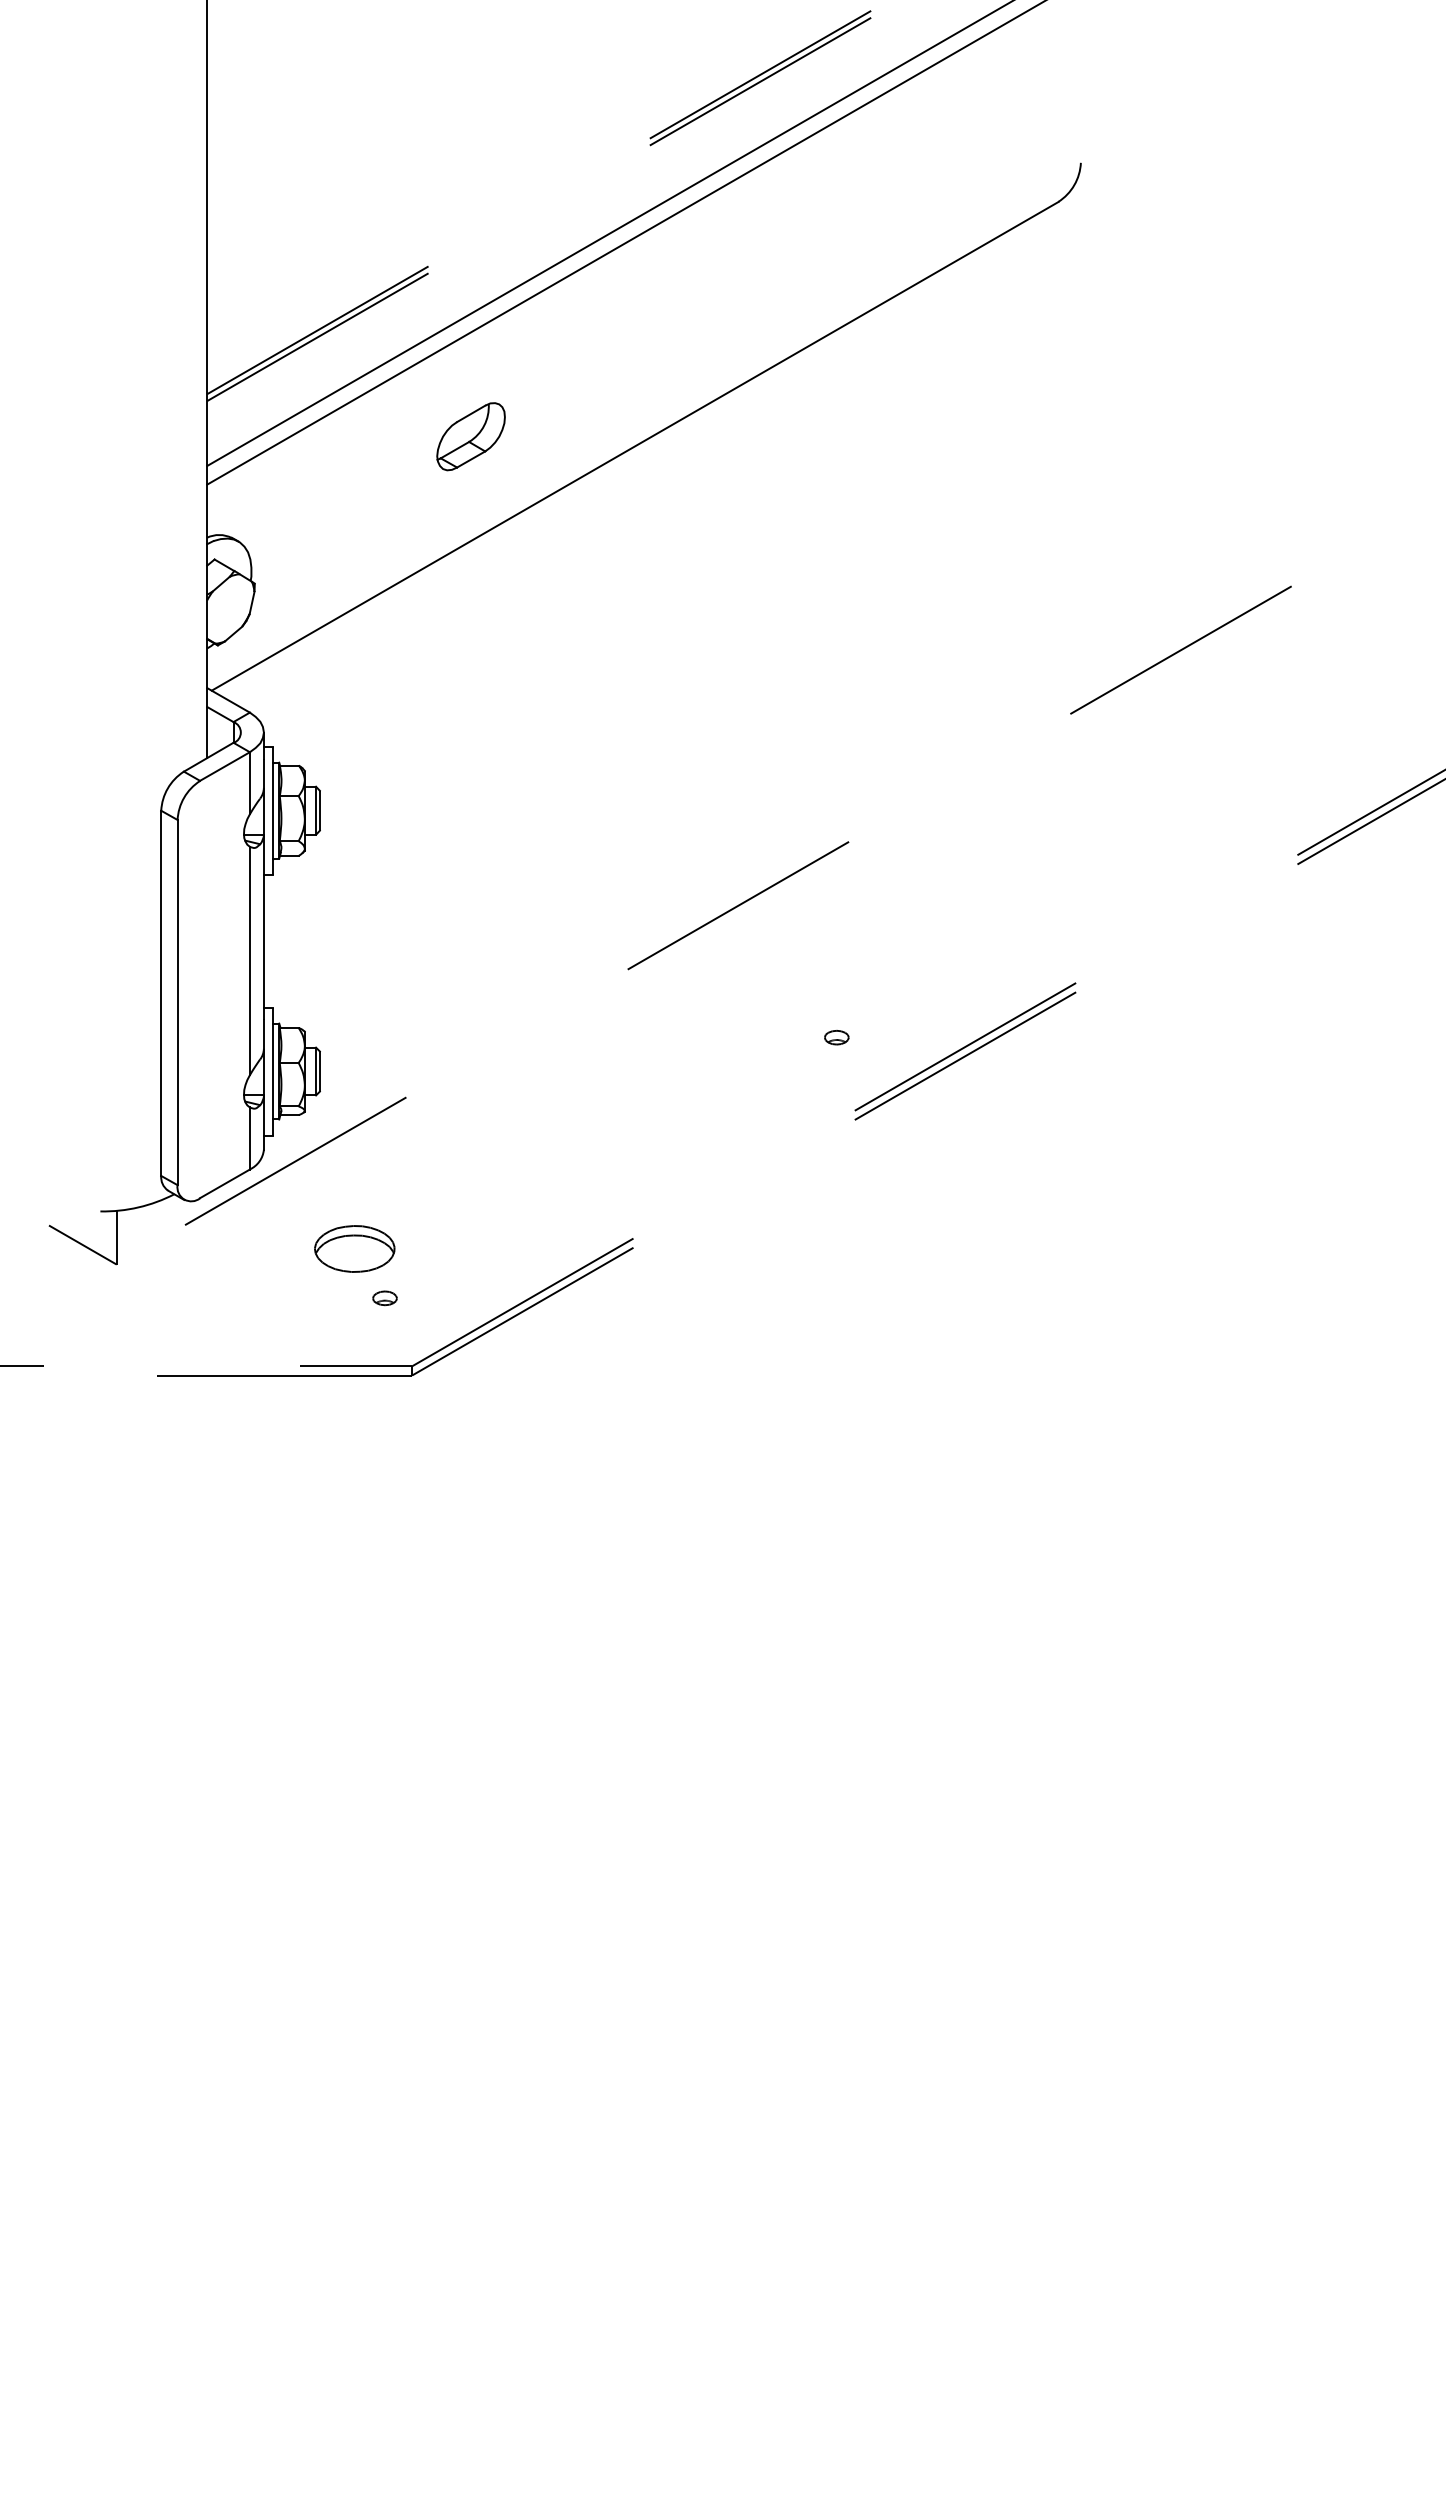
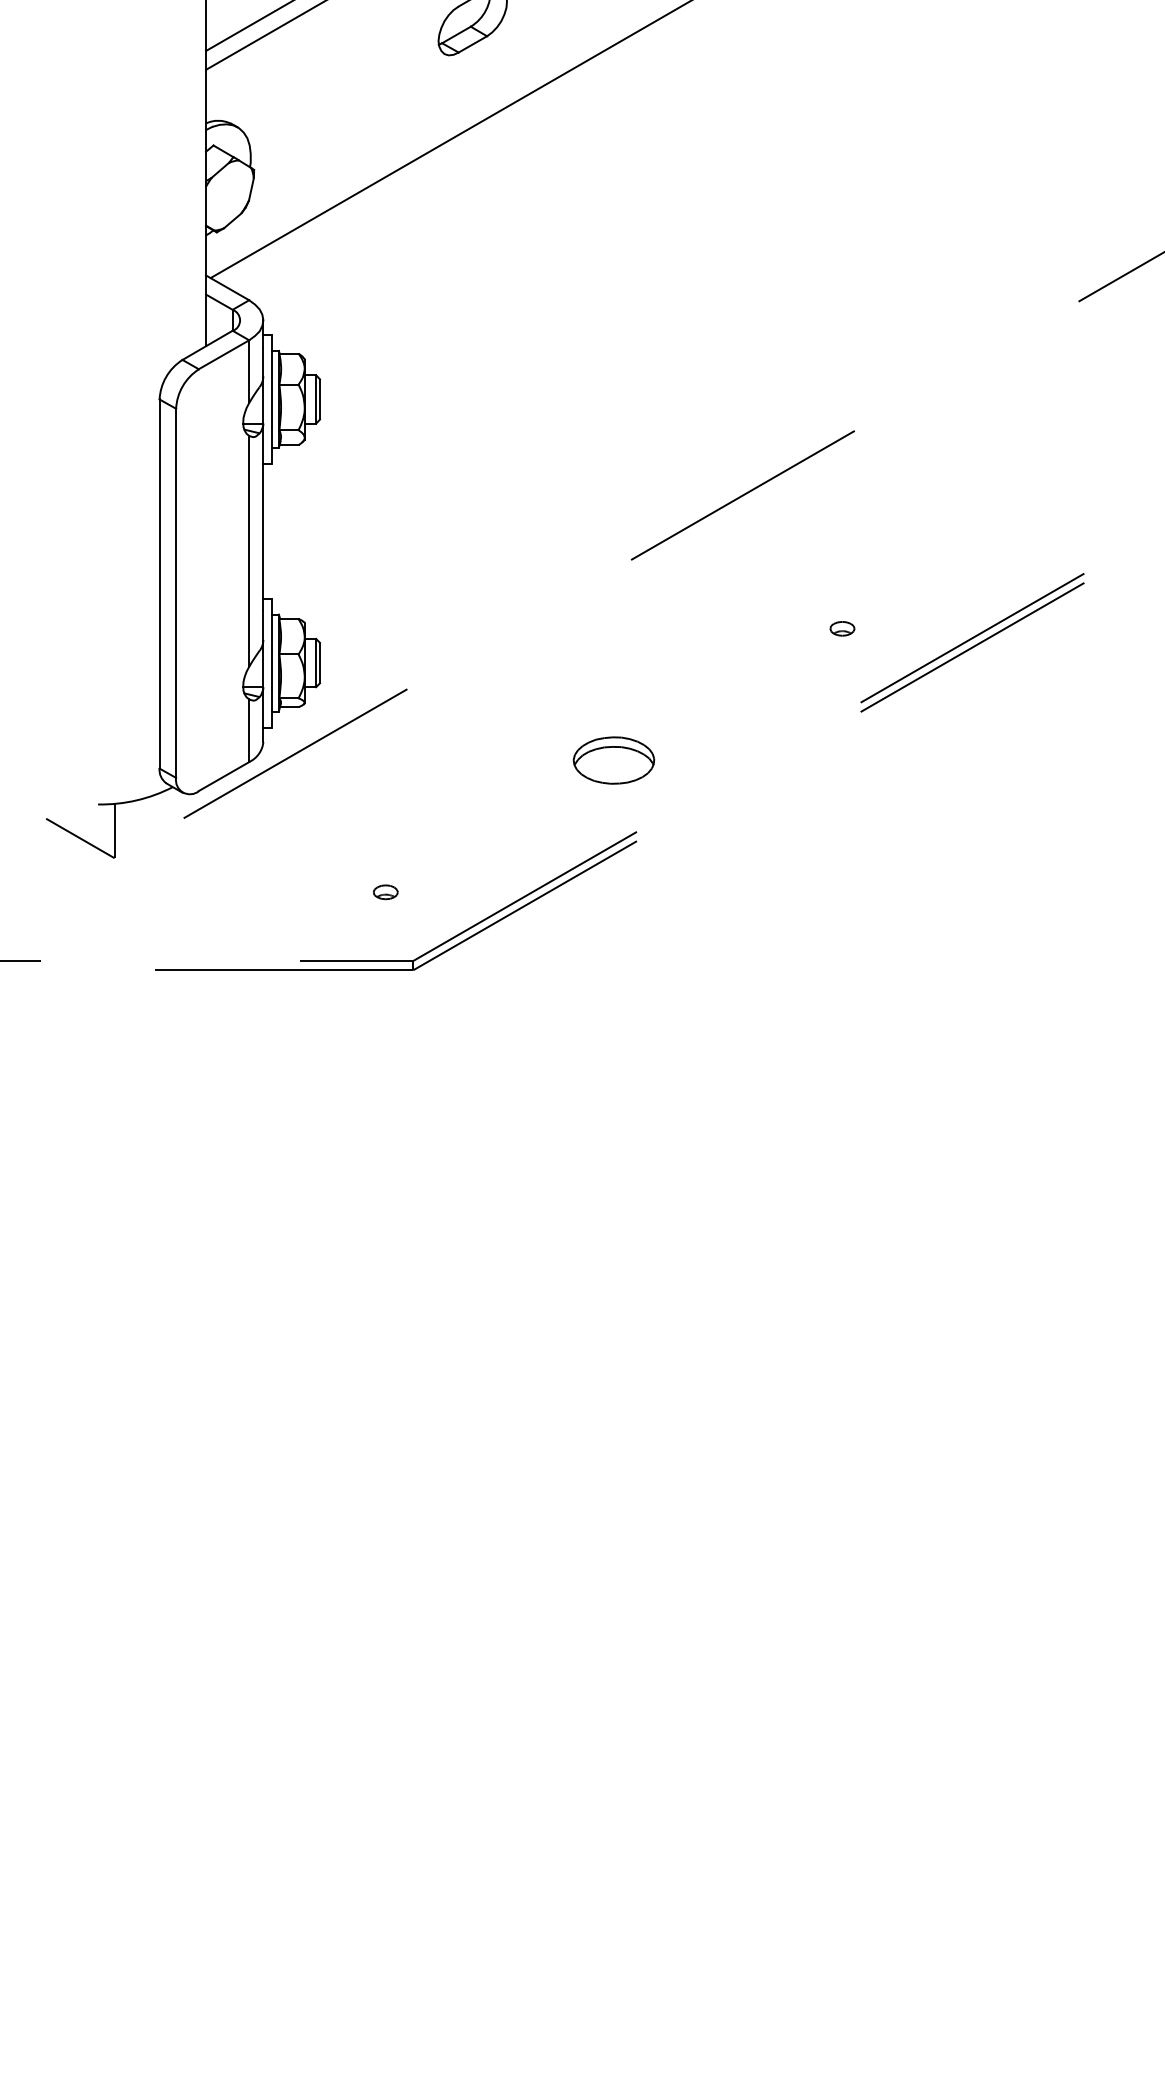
part: (354, 1248) -> (613, 760), moved

